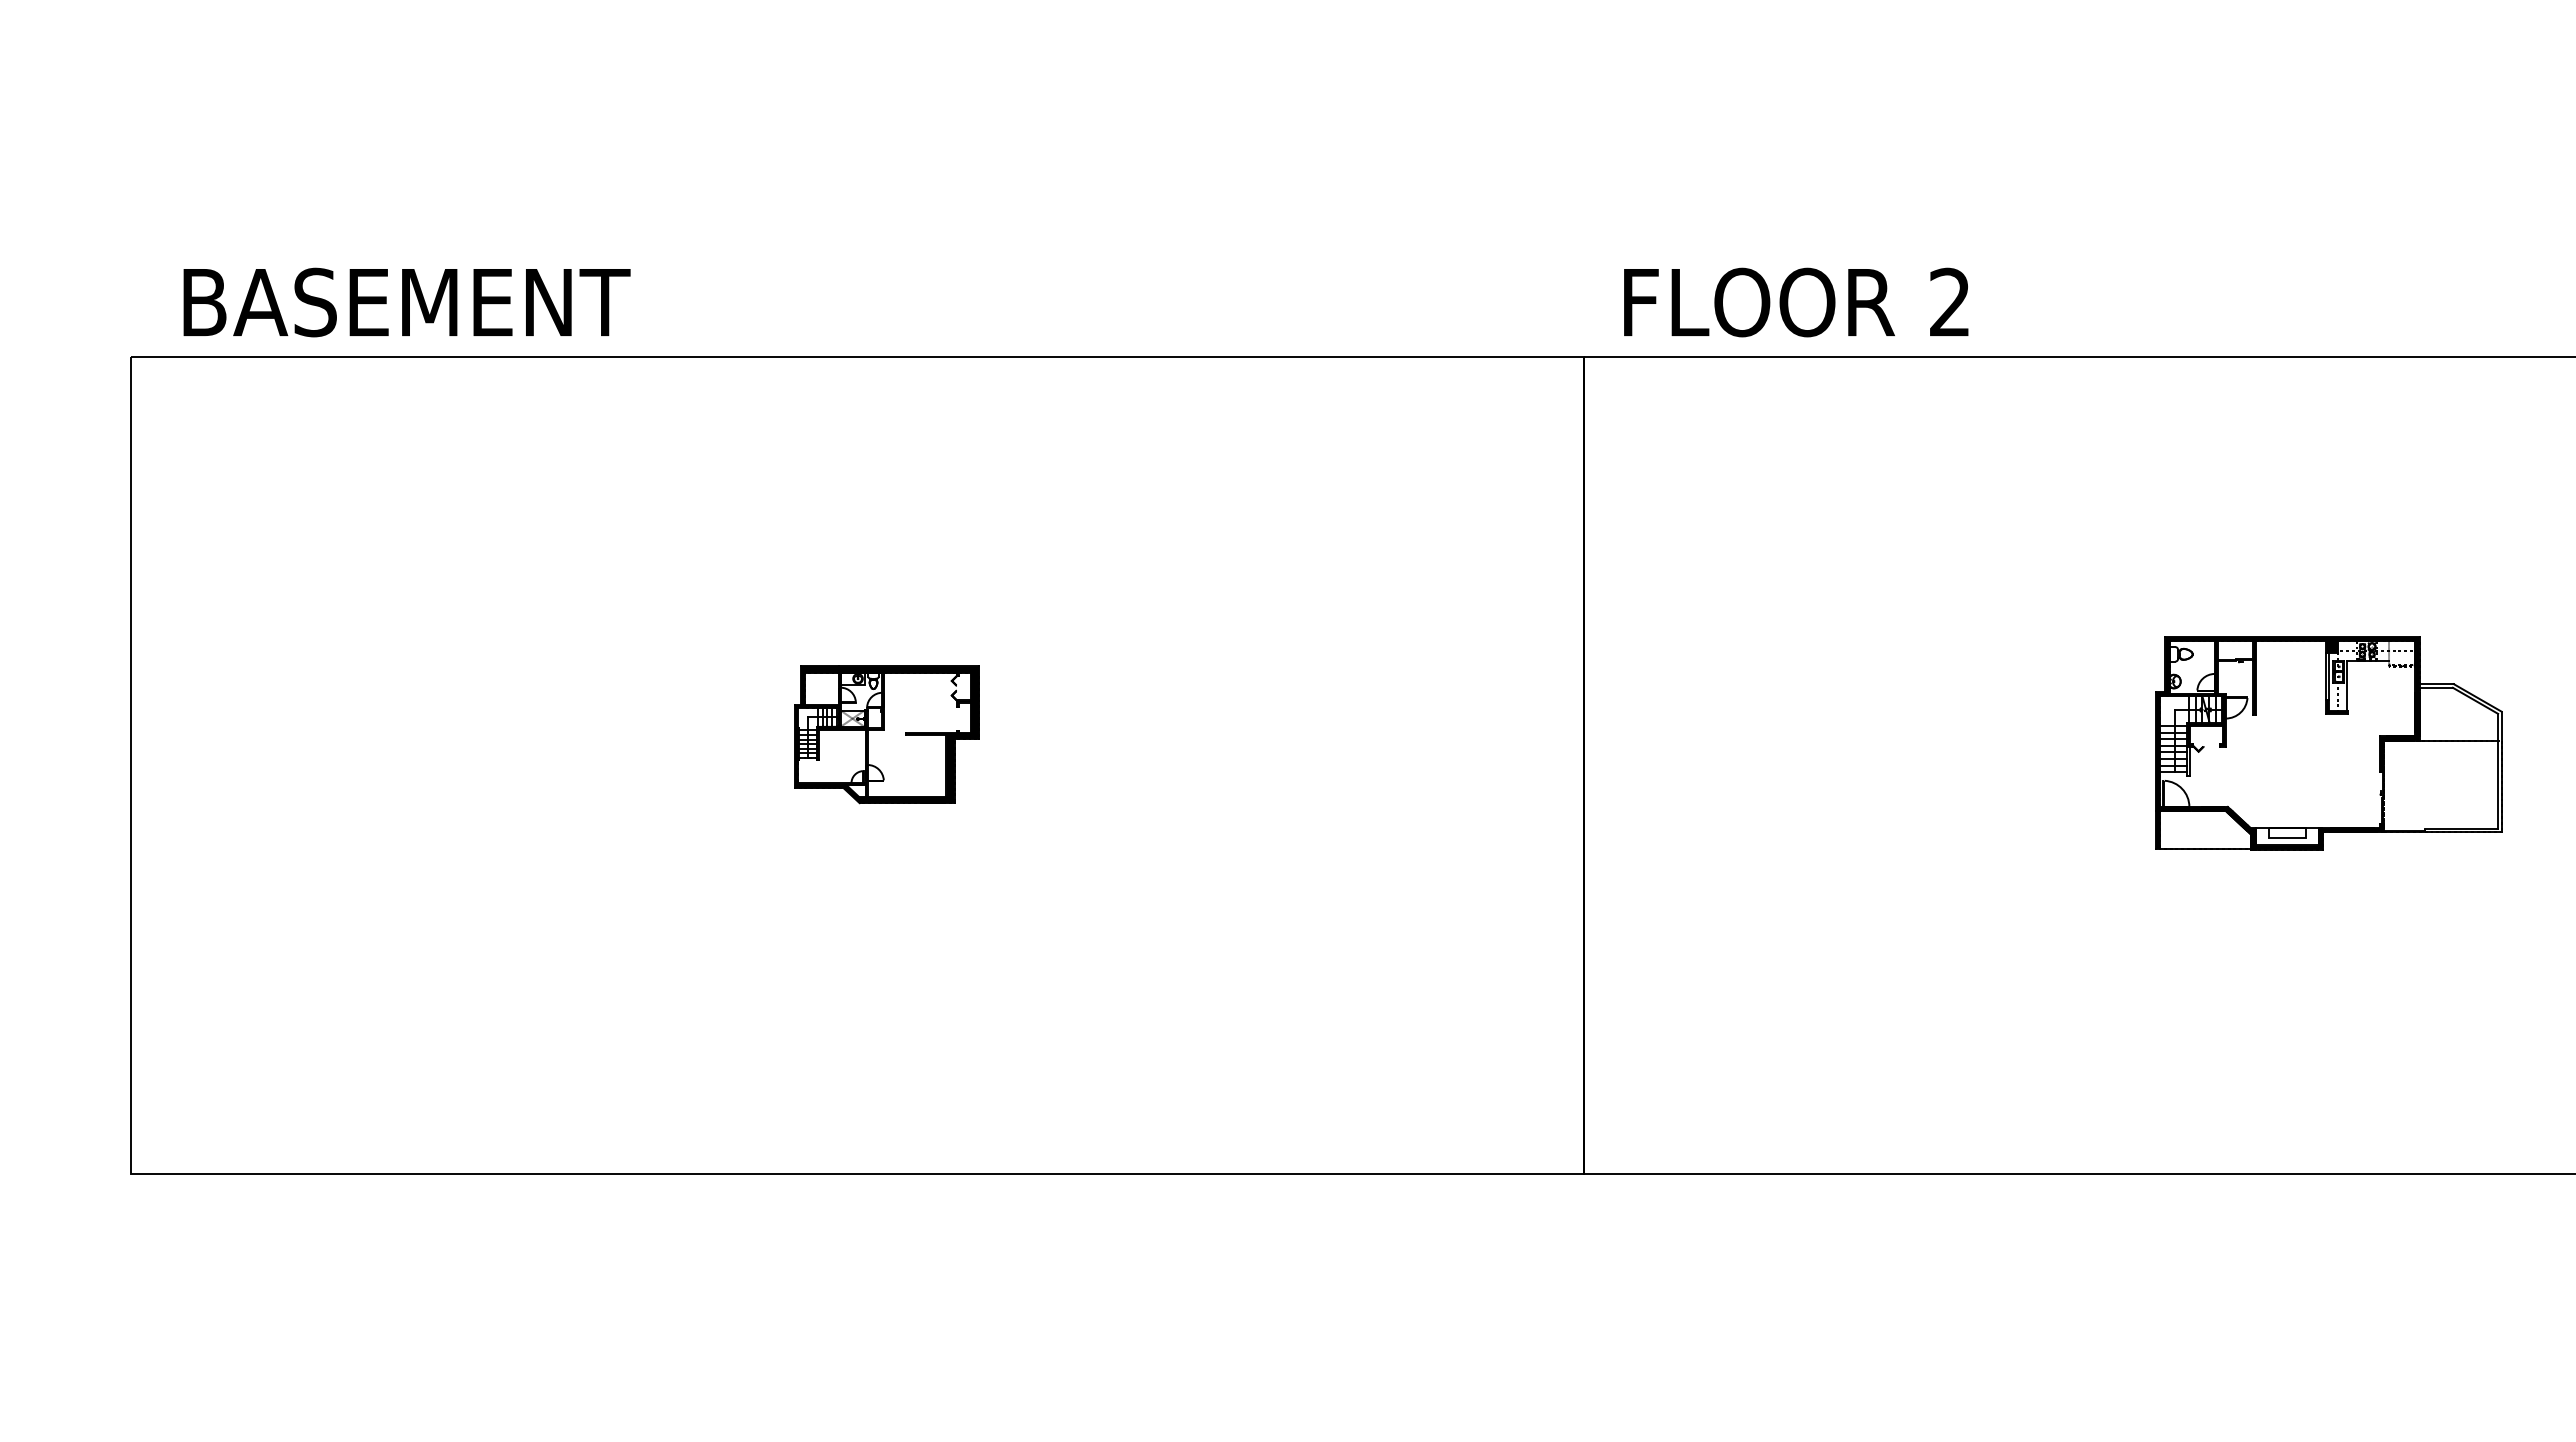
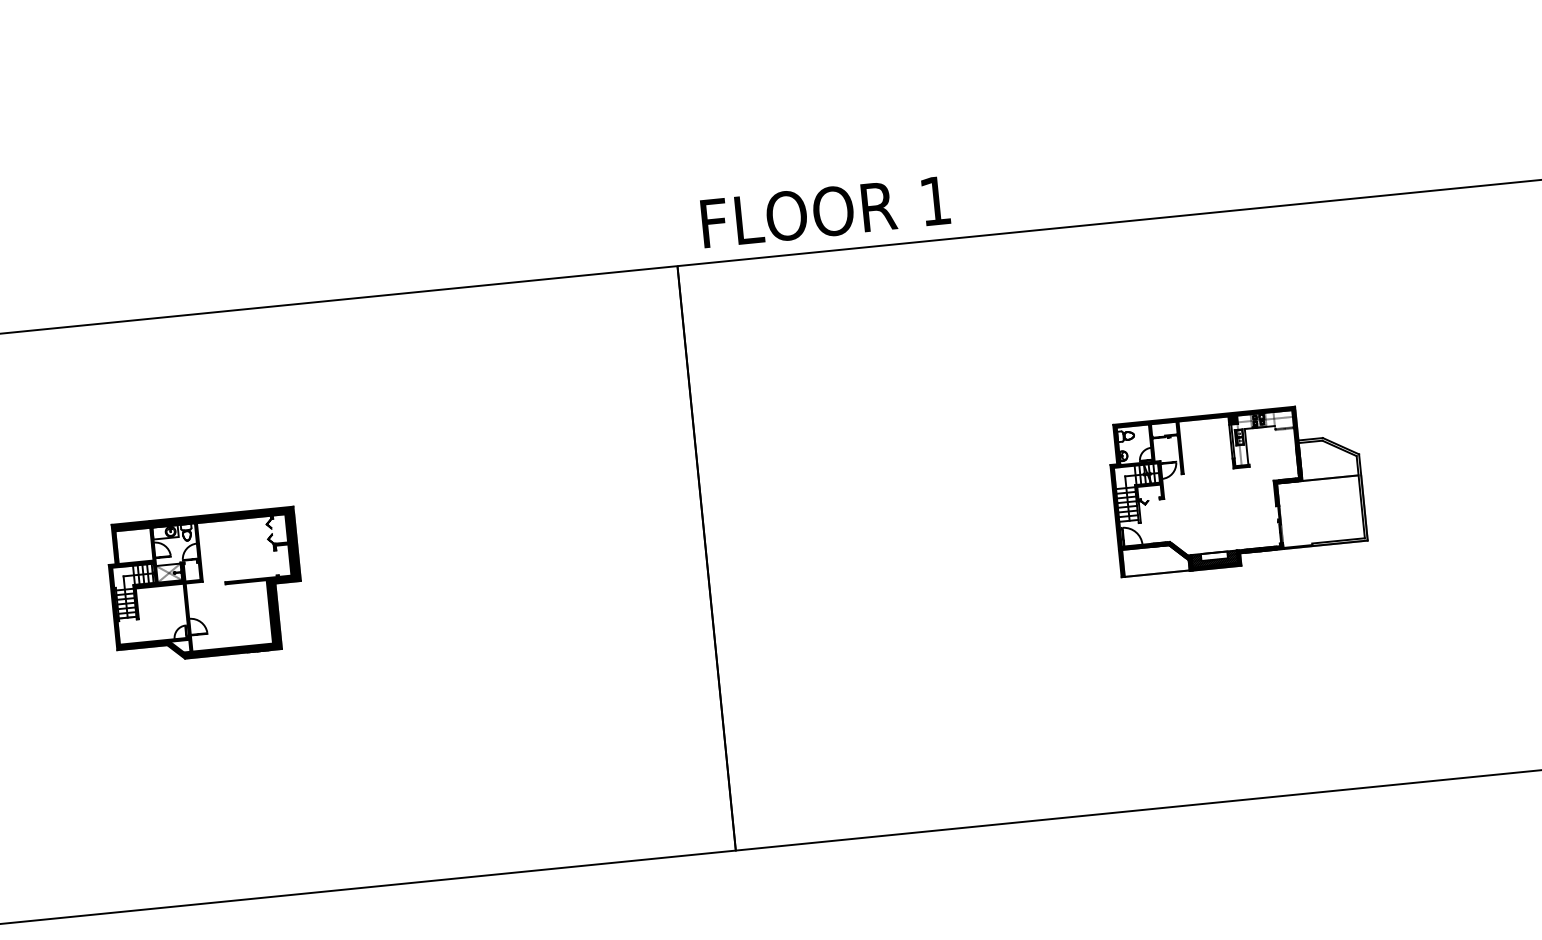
text: (1949, 301) -> (934, 200), 2 -> 1
part: (886, 734) -> (205, 585), size x1.43
hatch: (2287, 836) -> (1214, 558), added

